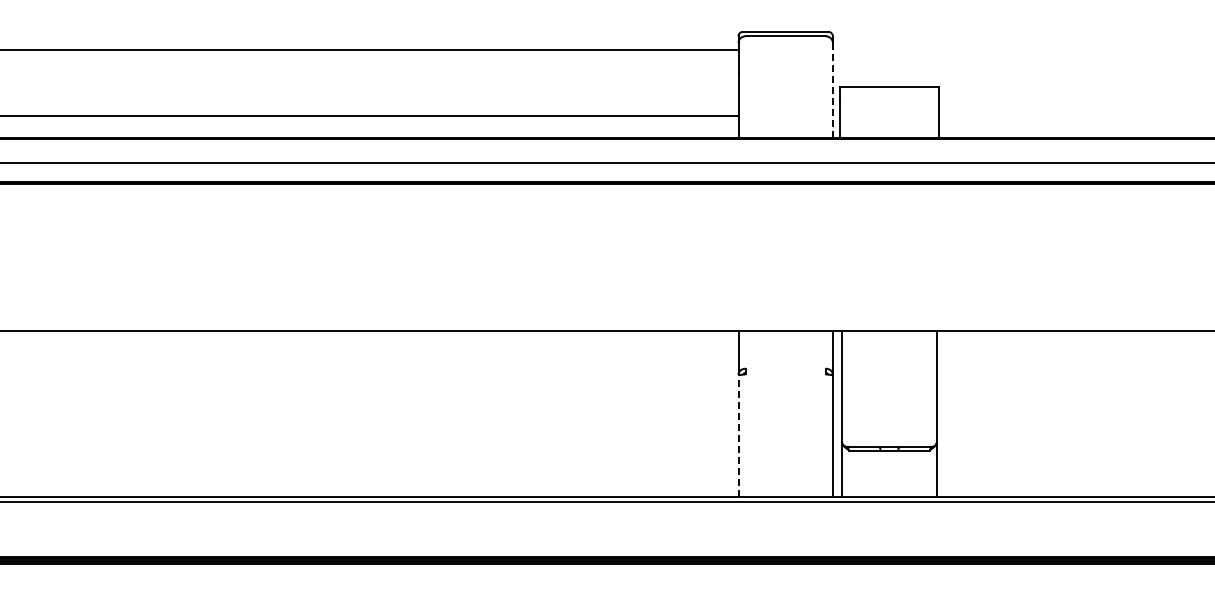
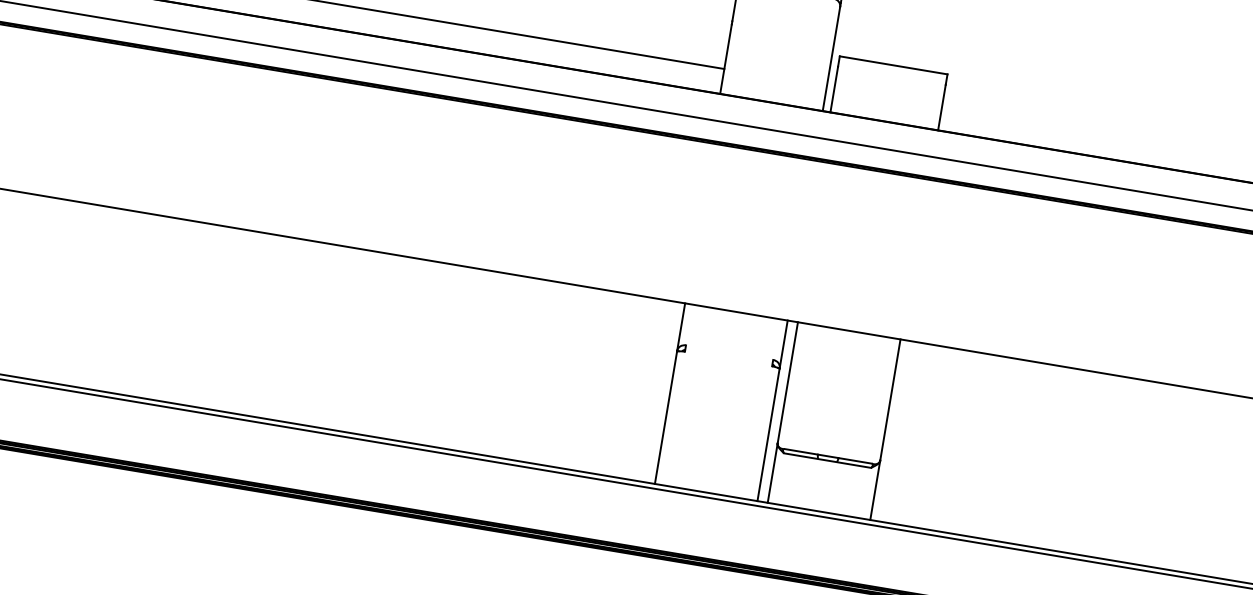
line: (832, 90) -> (831, 58), dashed -> solid
line: (738, 436) -> (665, 417), dashed -> solid

